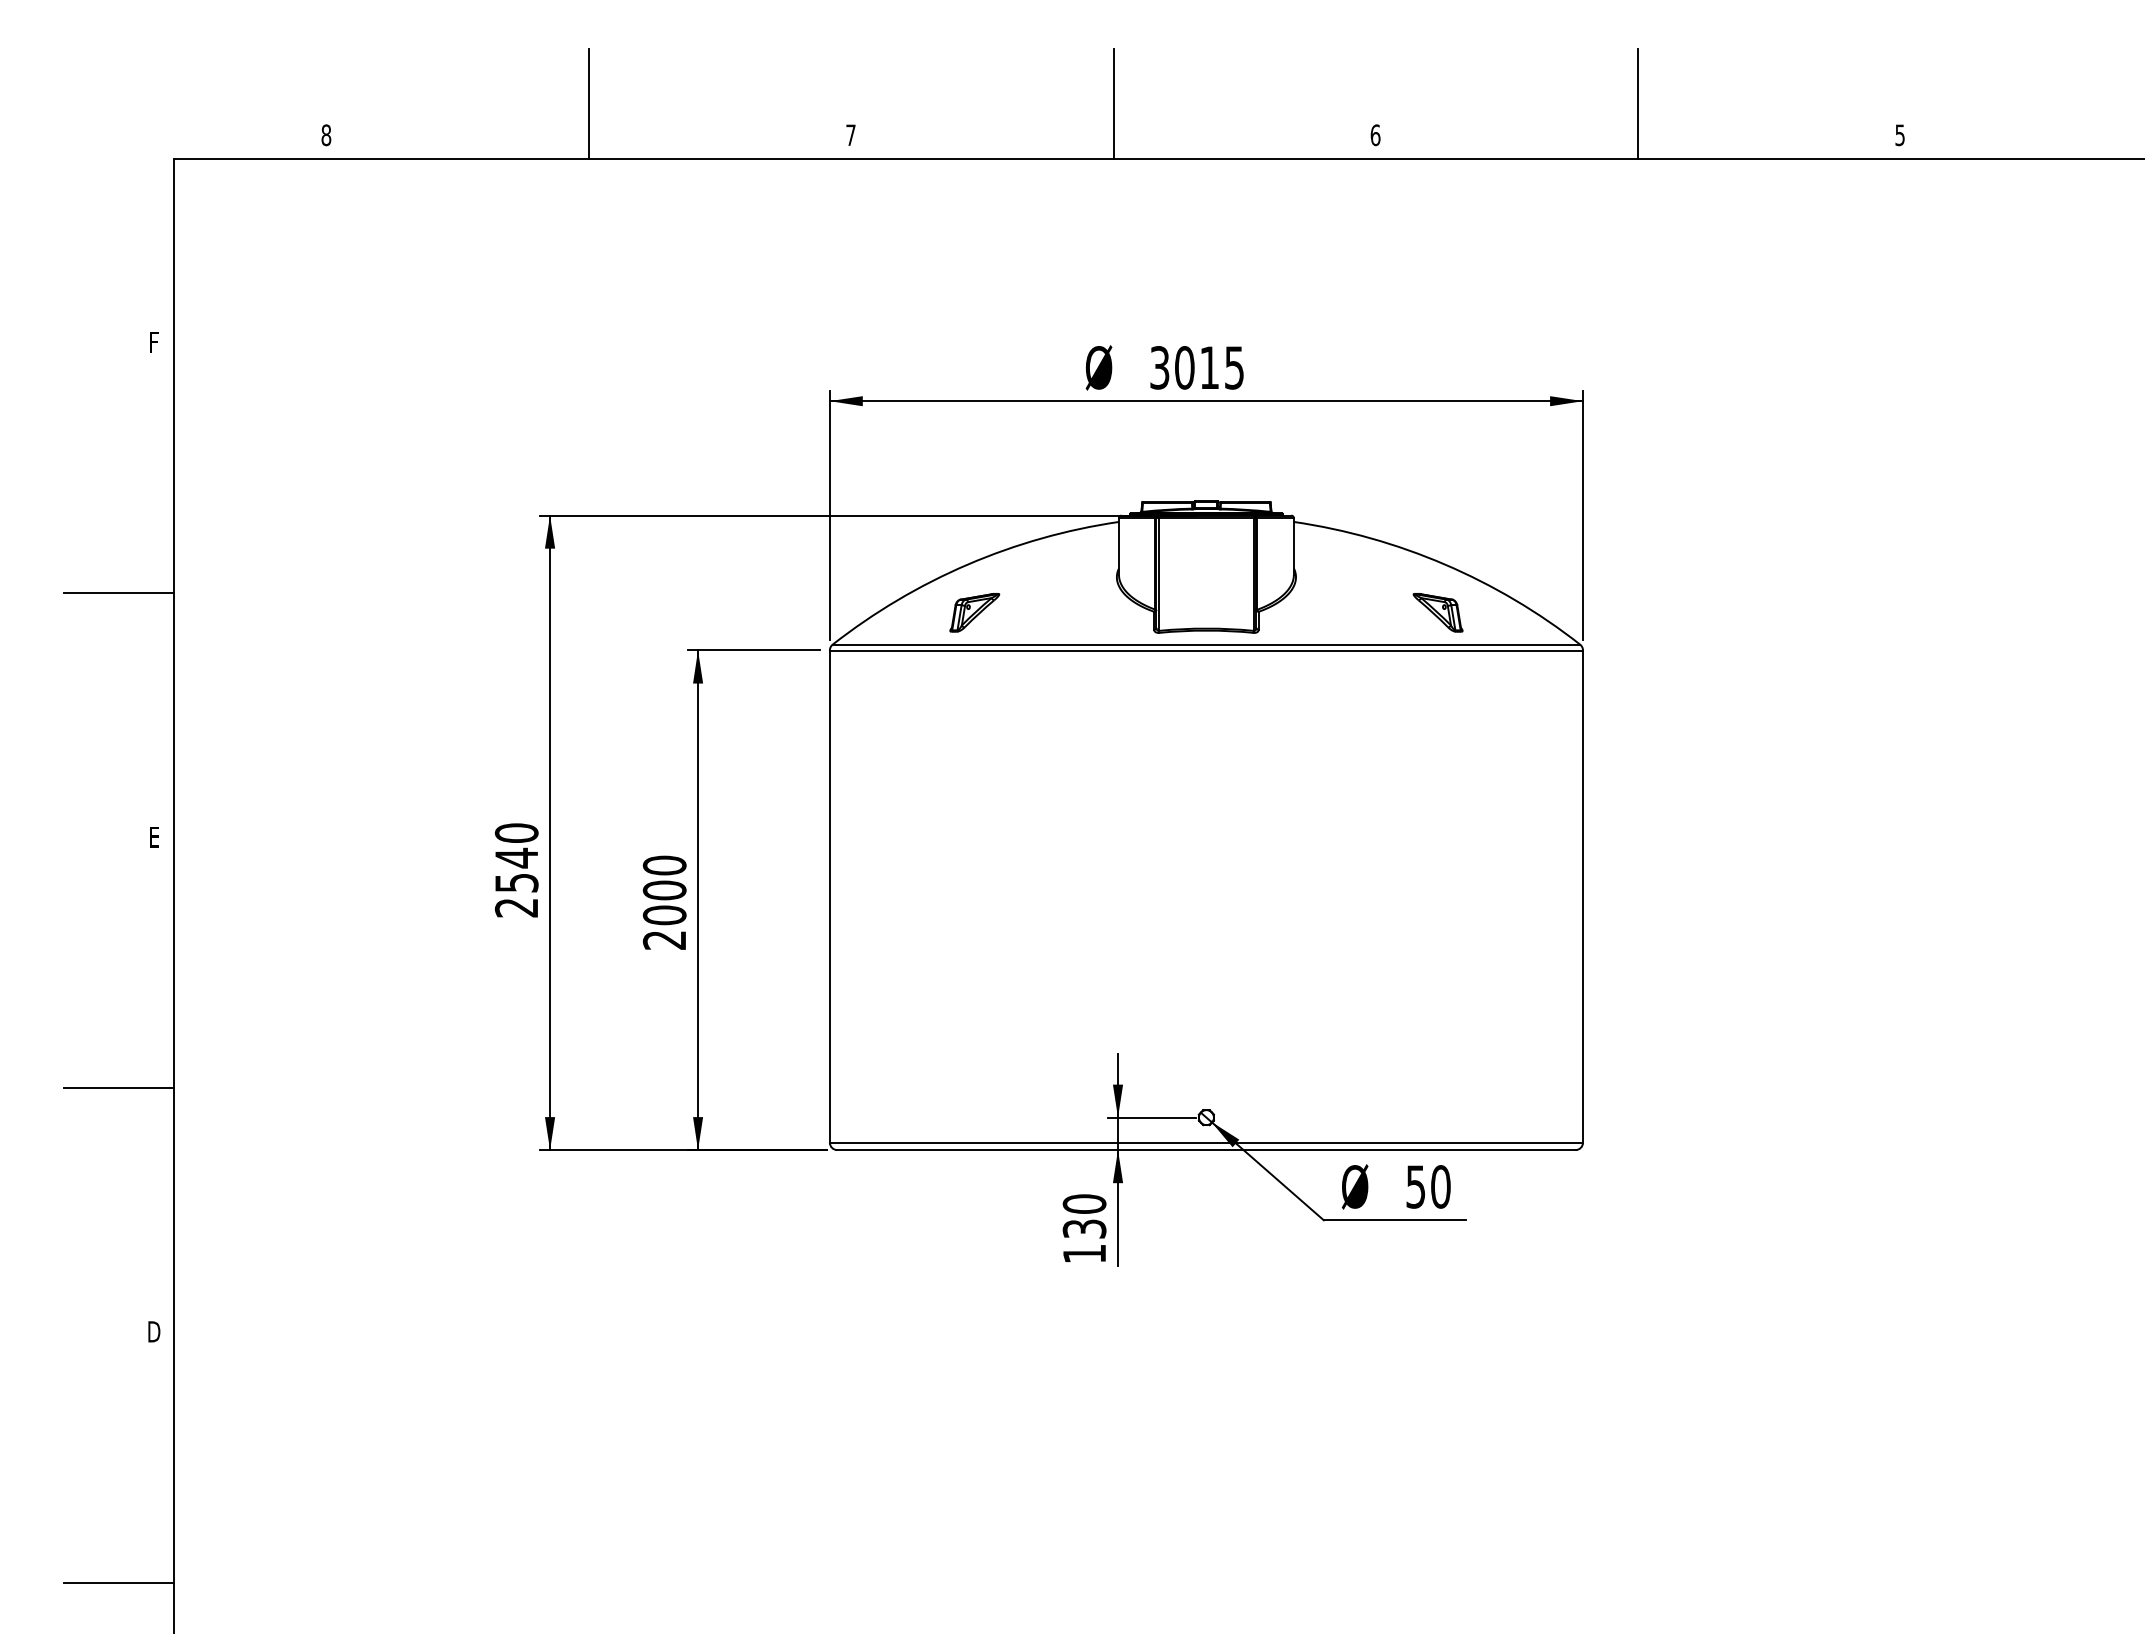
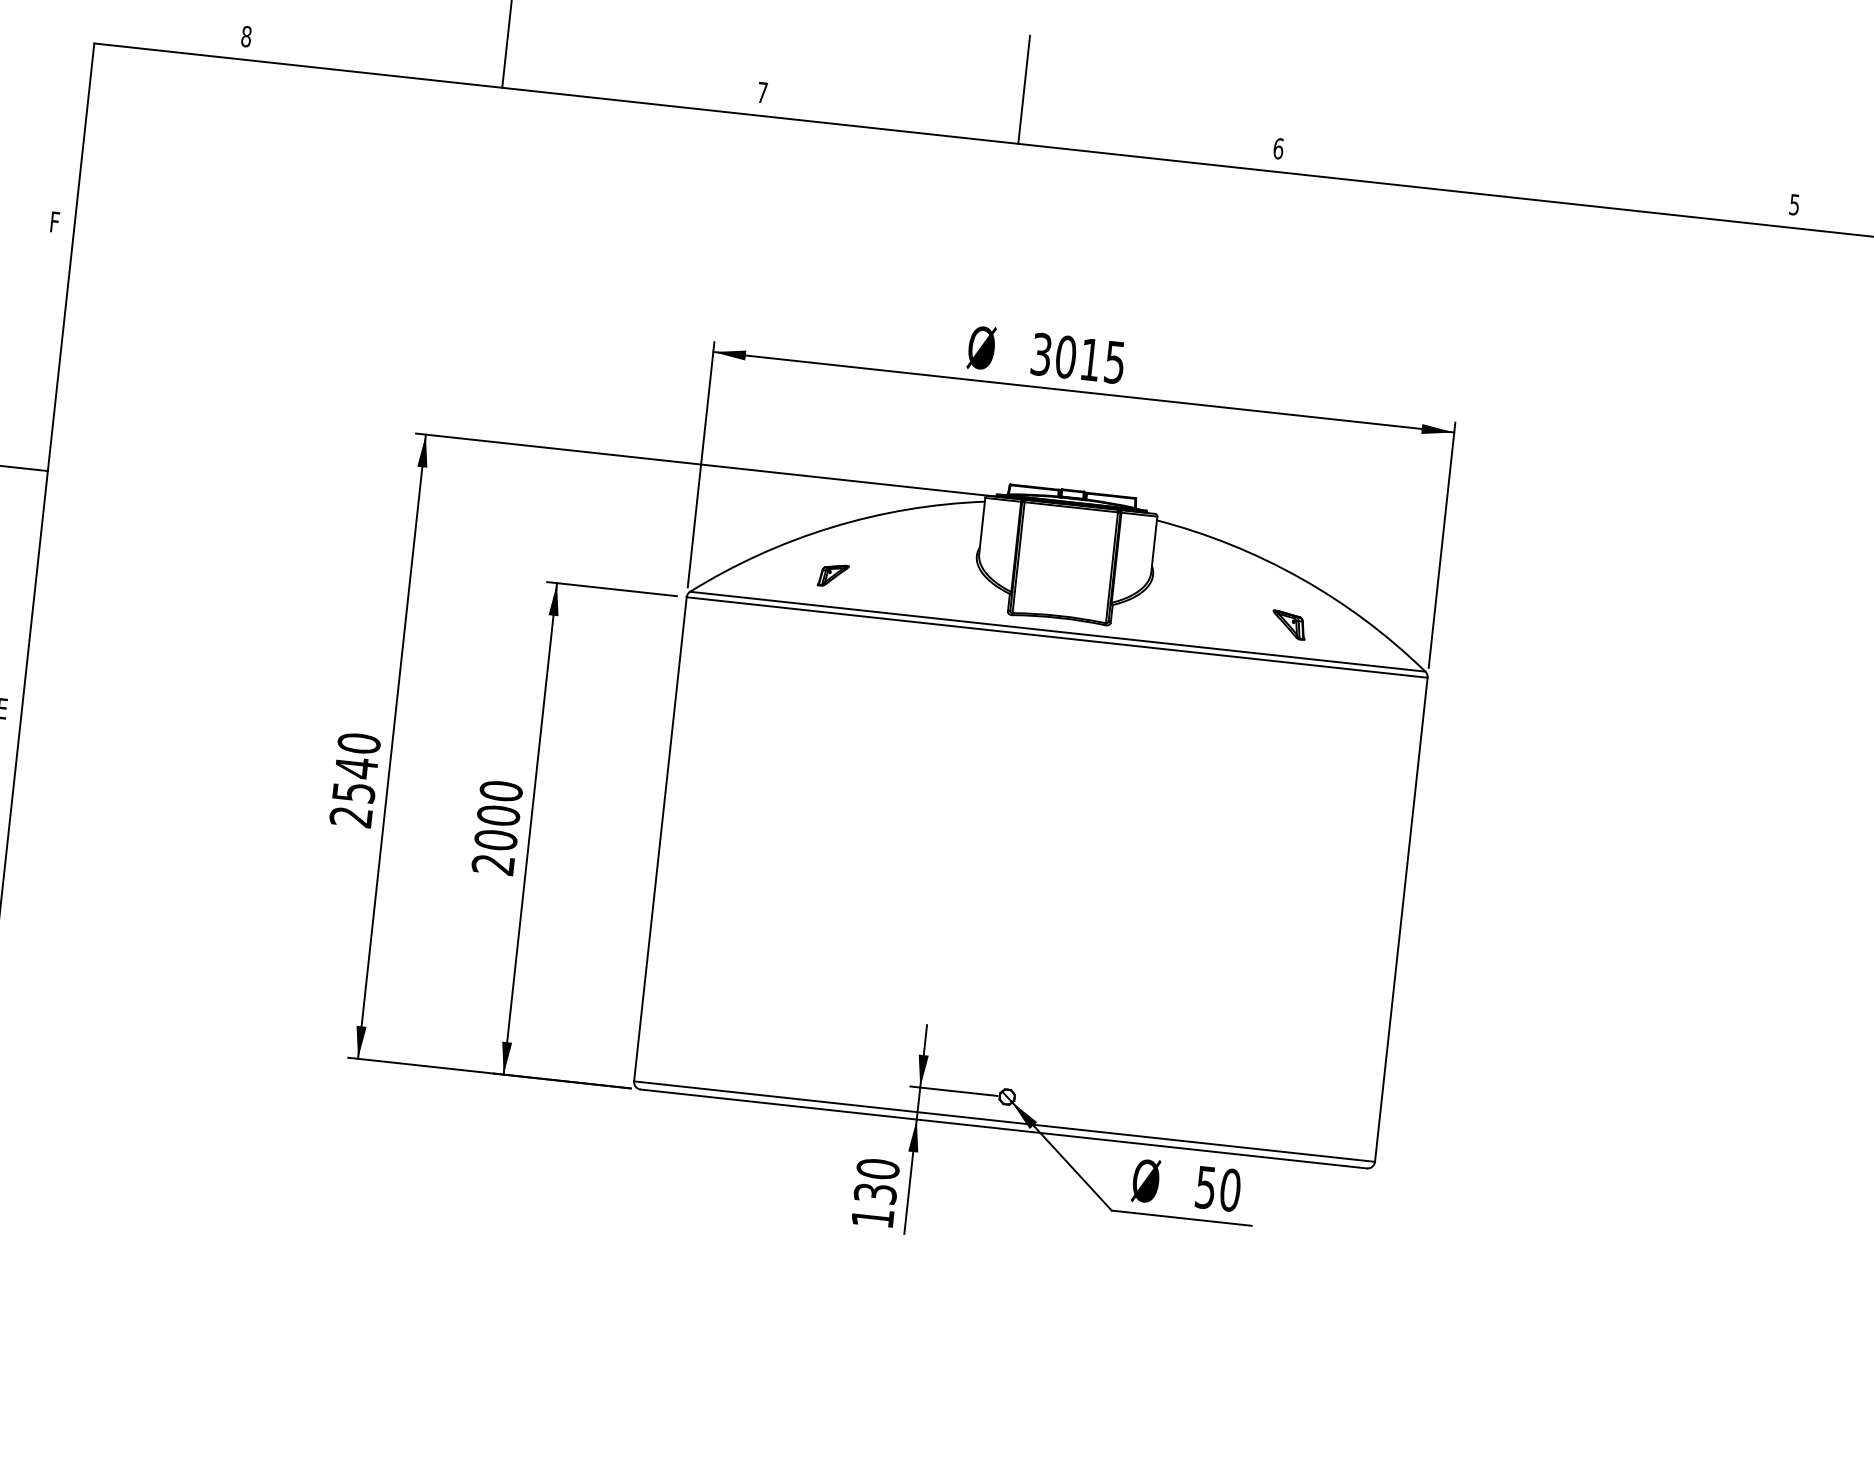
line: (1638, 103) -> (1540, 145), removed
part: (974, 612) -> (833, 575), size x0.6
part: (1437, 612) -> (1288, 624), size x0.7

